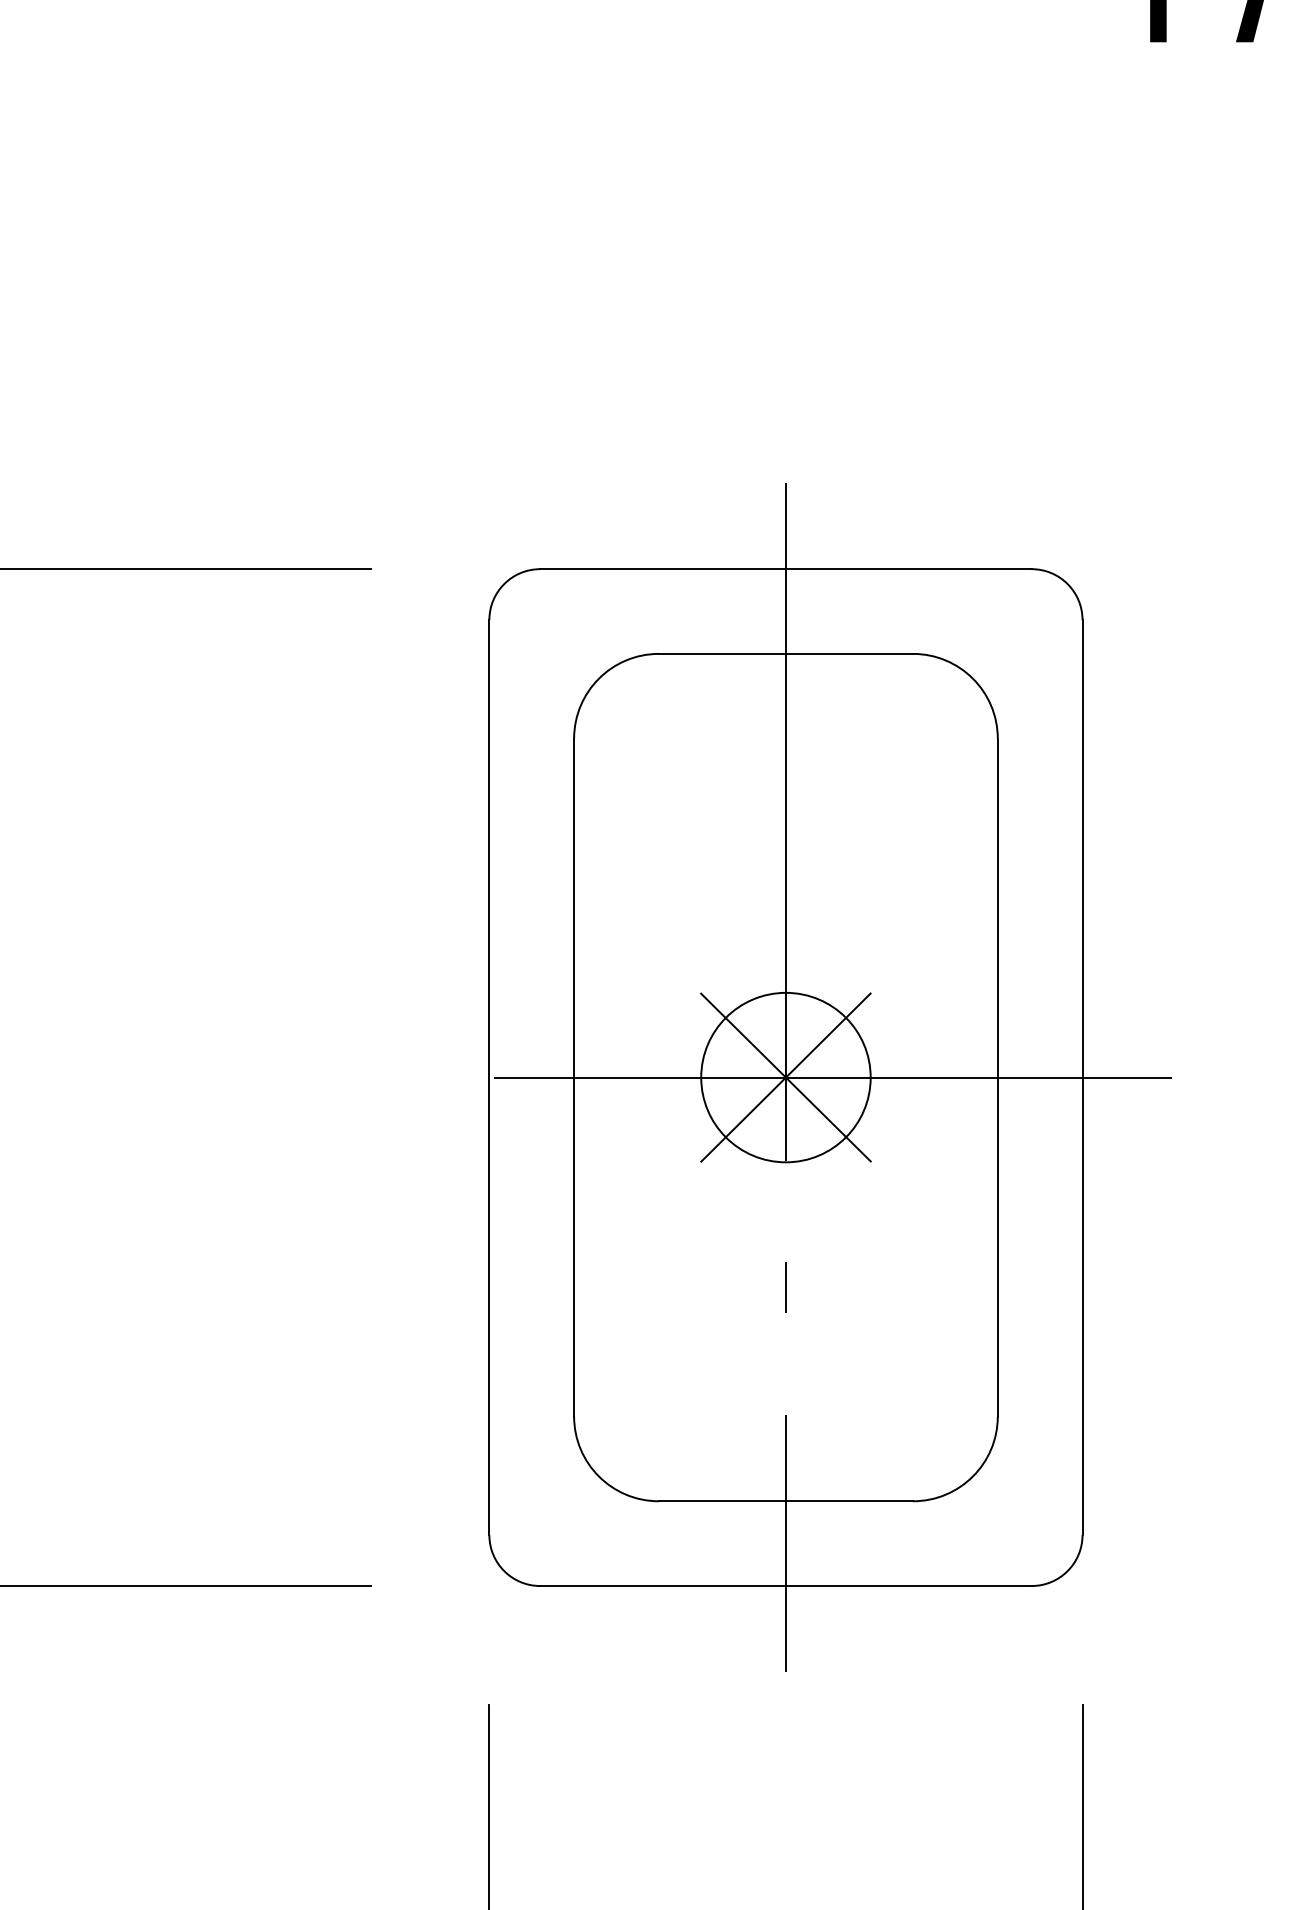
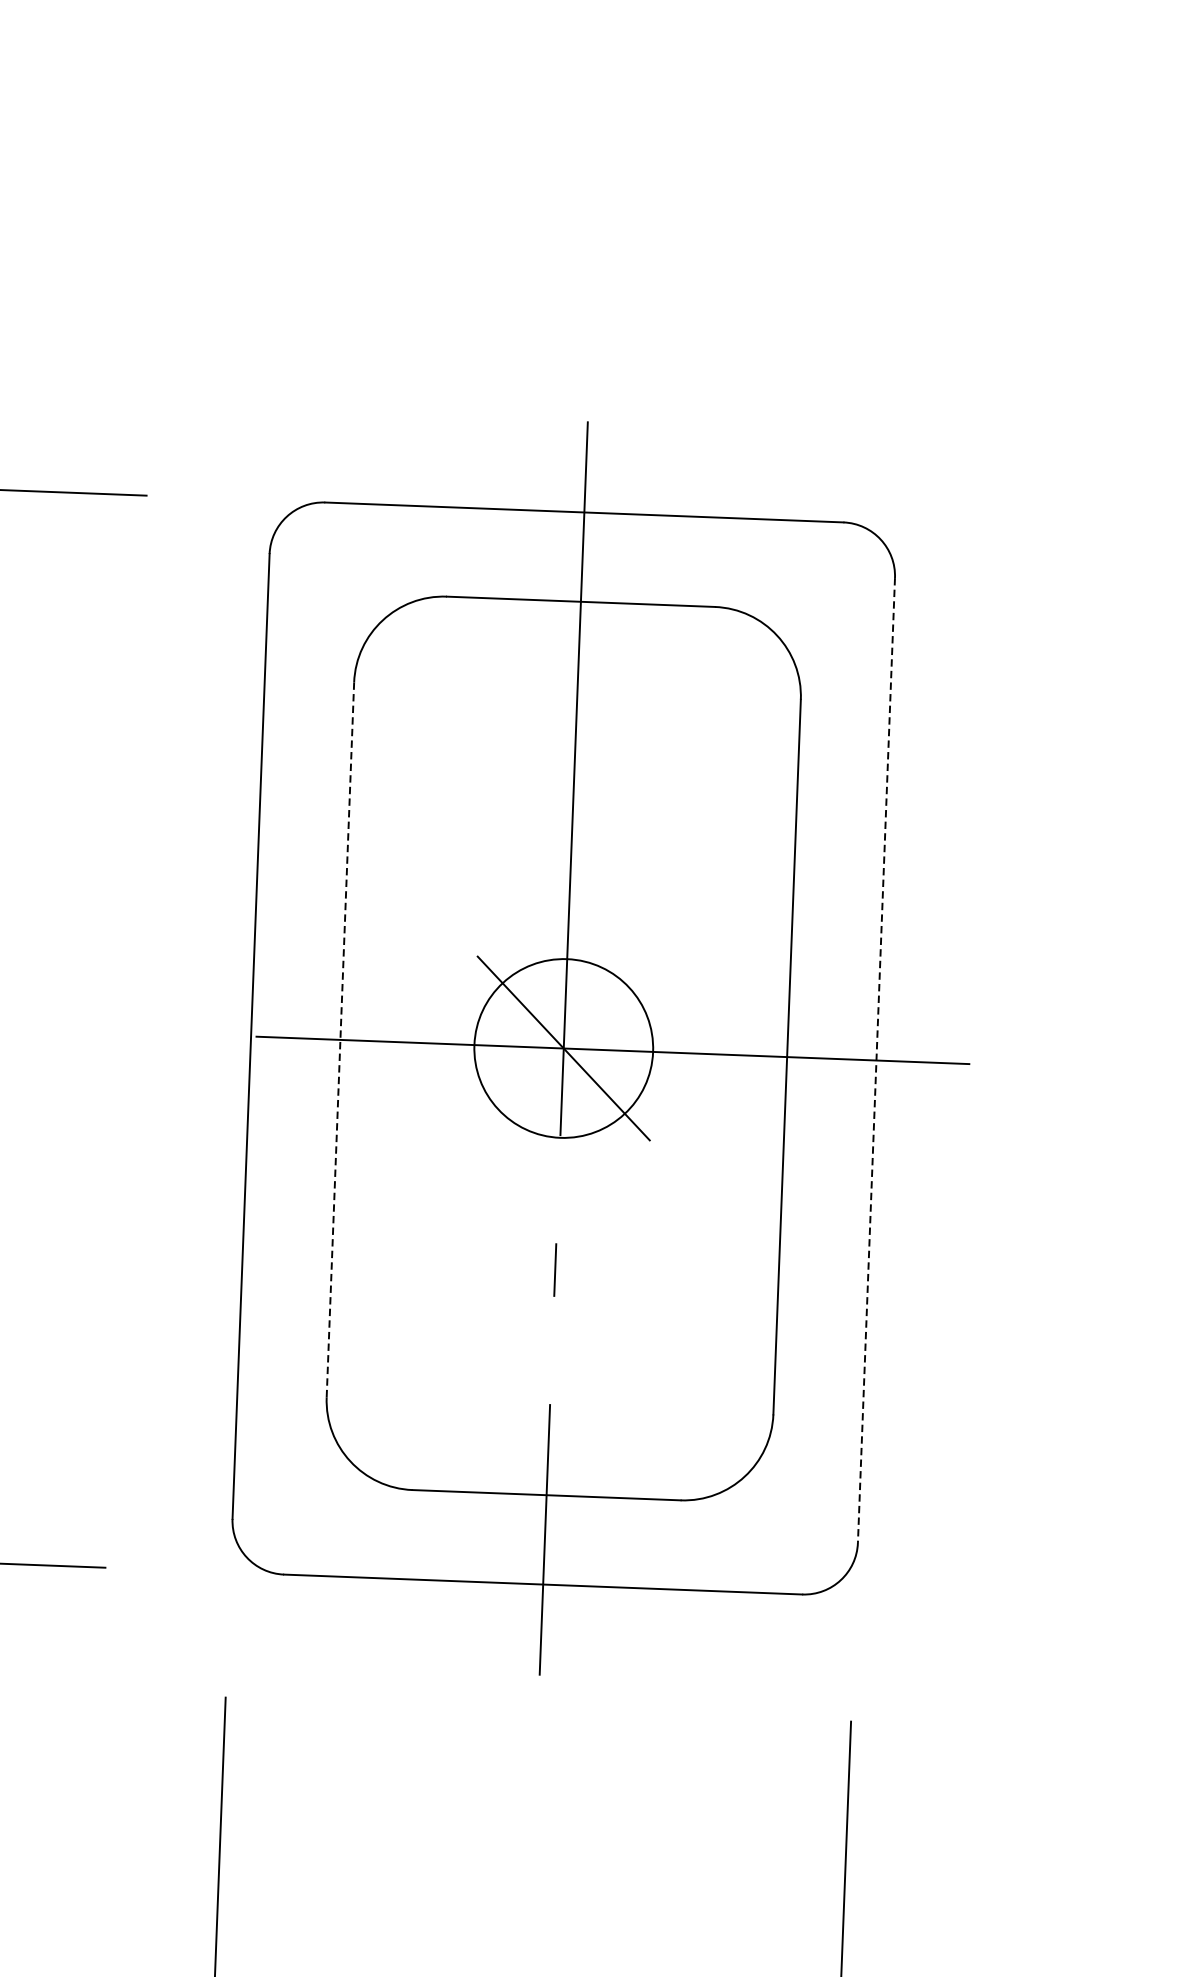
line: (574, 1077) -> (340, 1039), solid -> dashed
line: (785, 1077) -> (563, 1048), removed
line: (1082, 1077) -> (876, 1060), solid -> dashed

